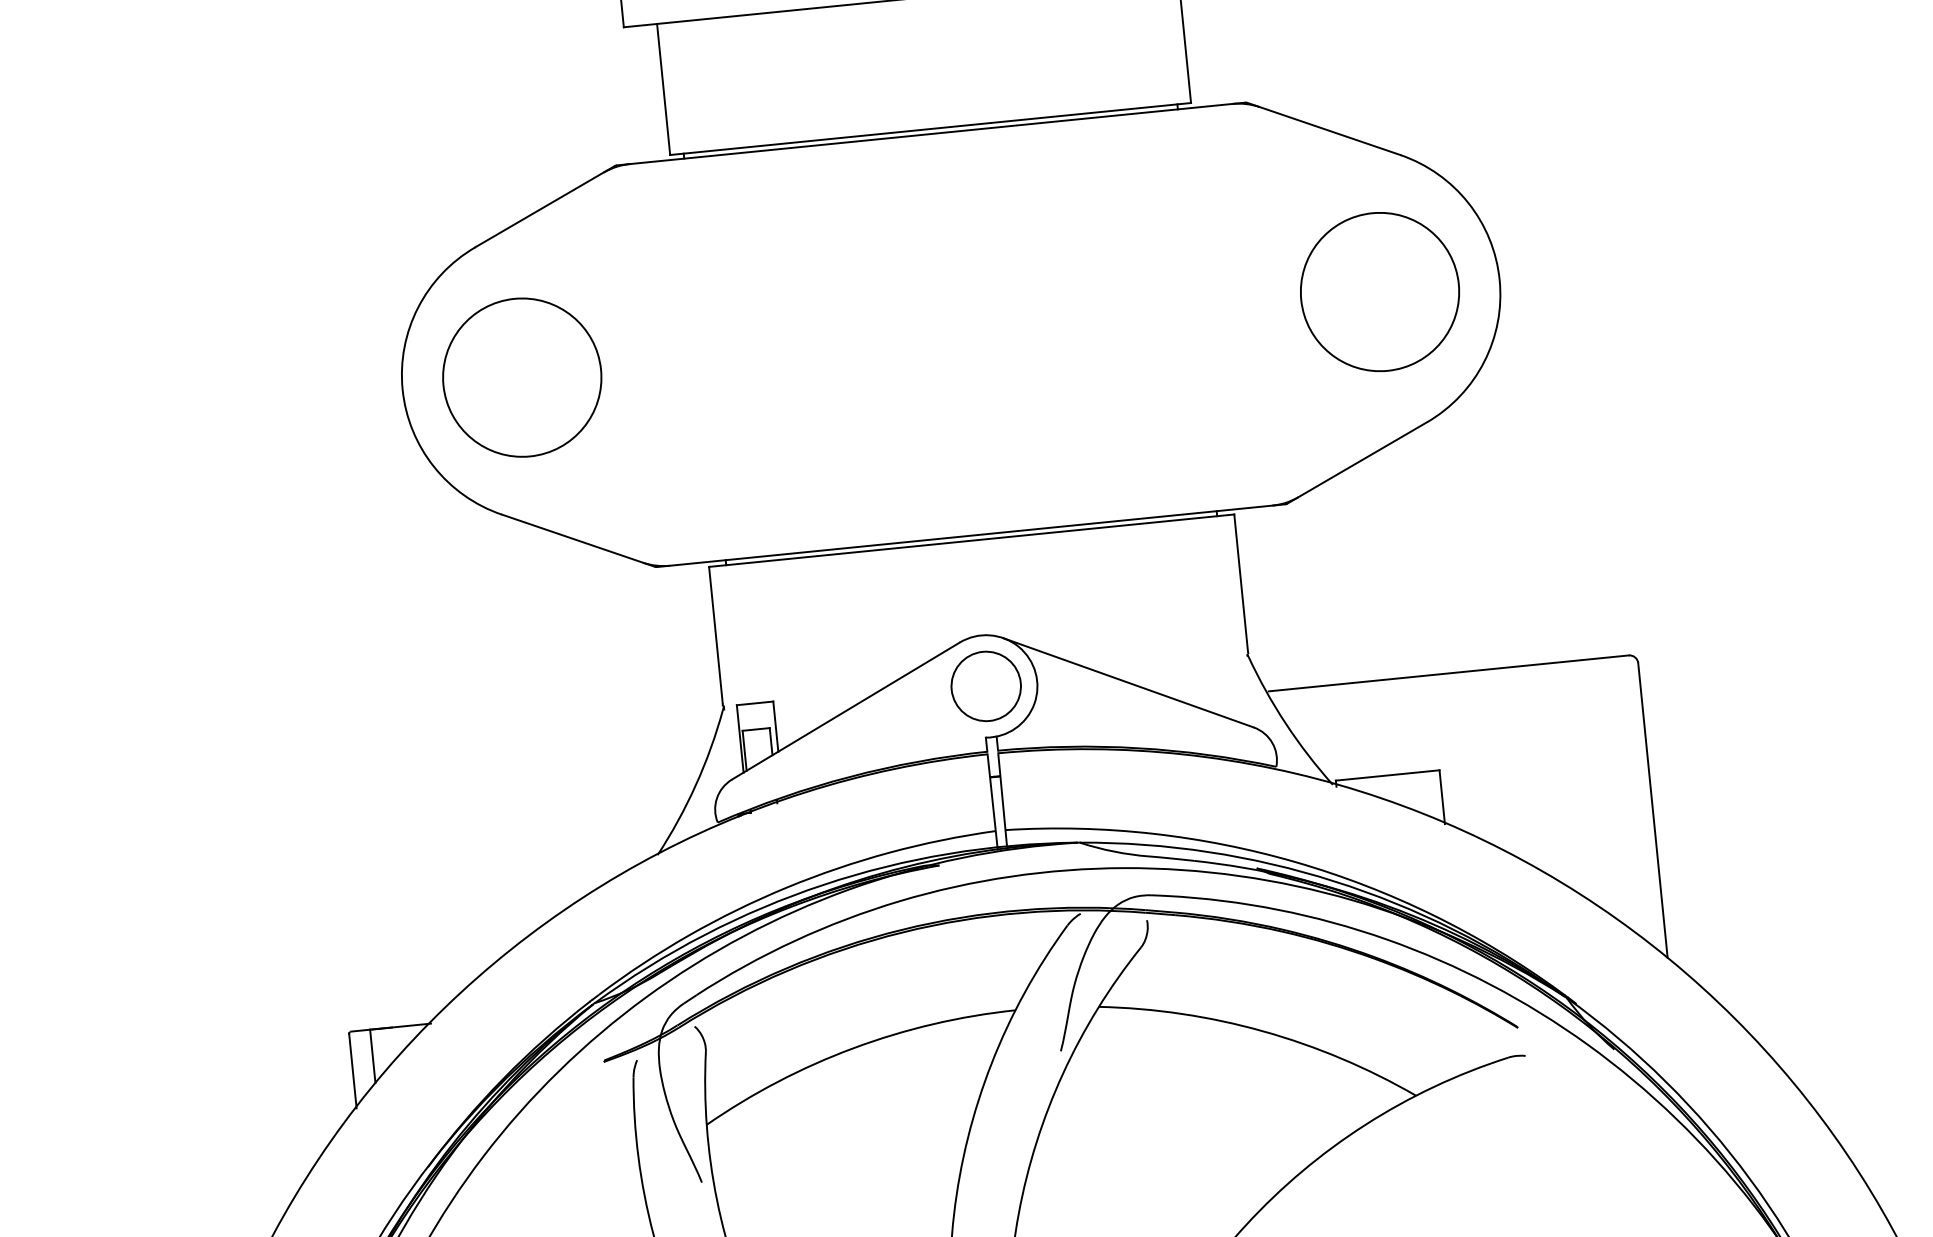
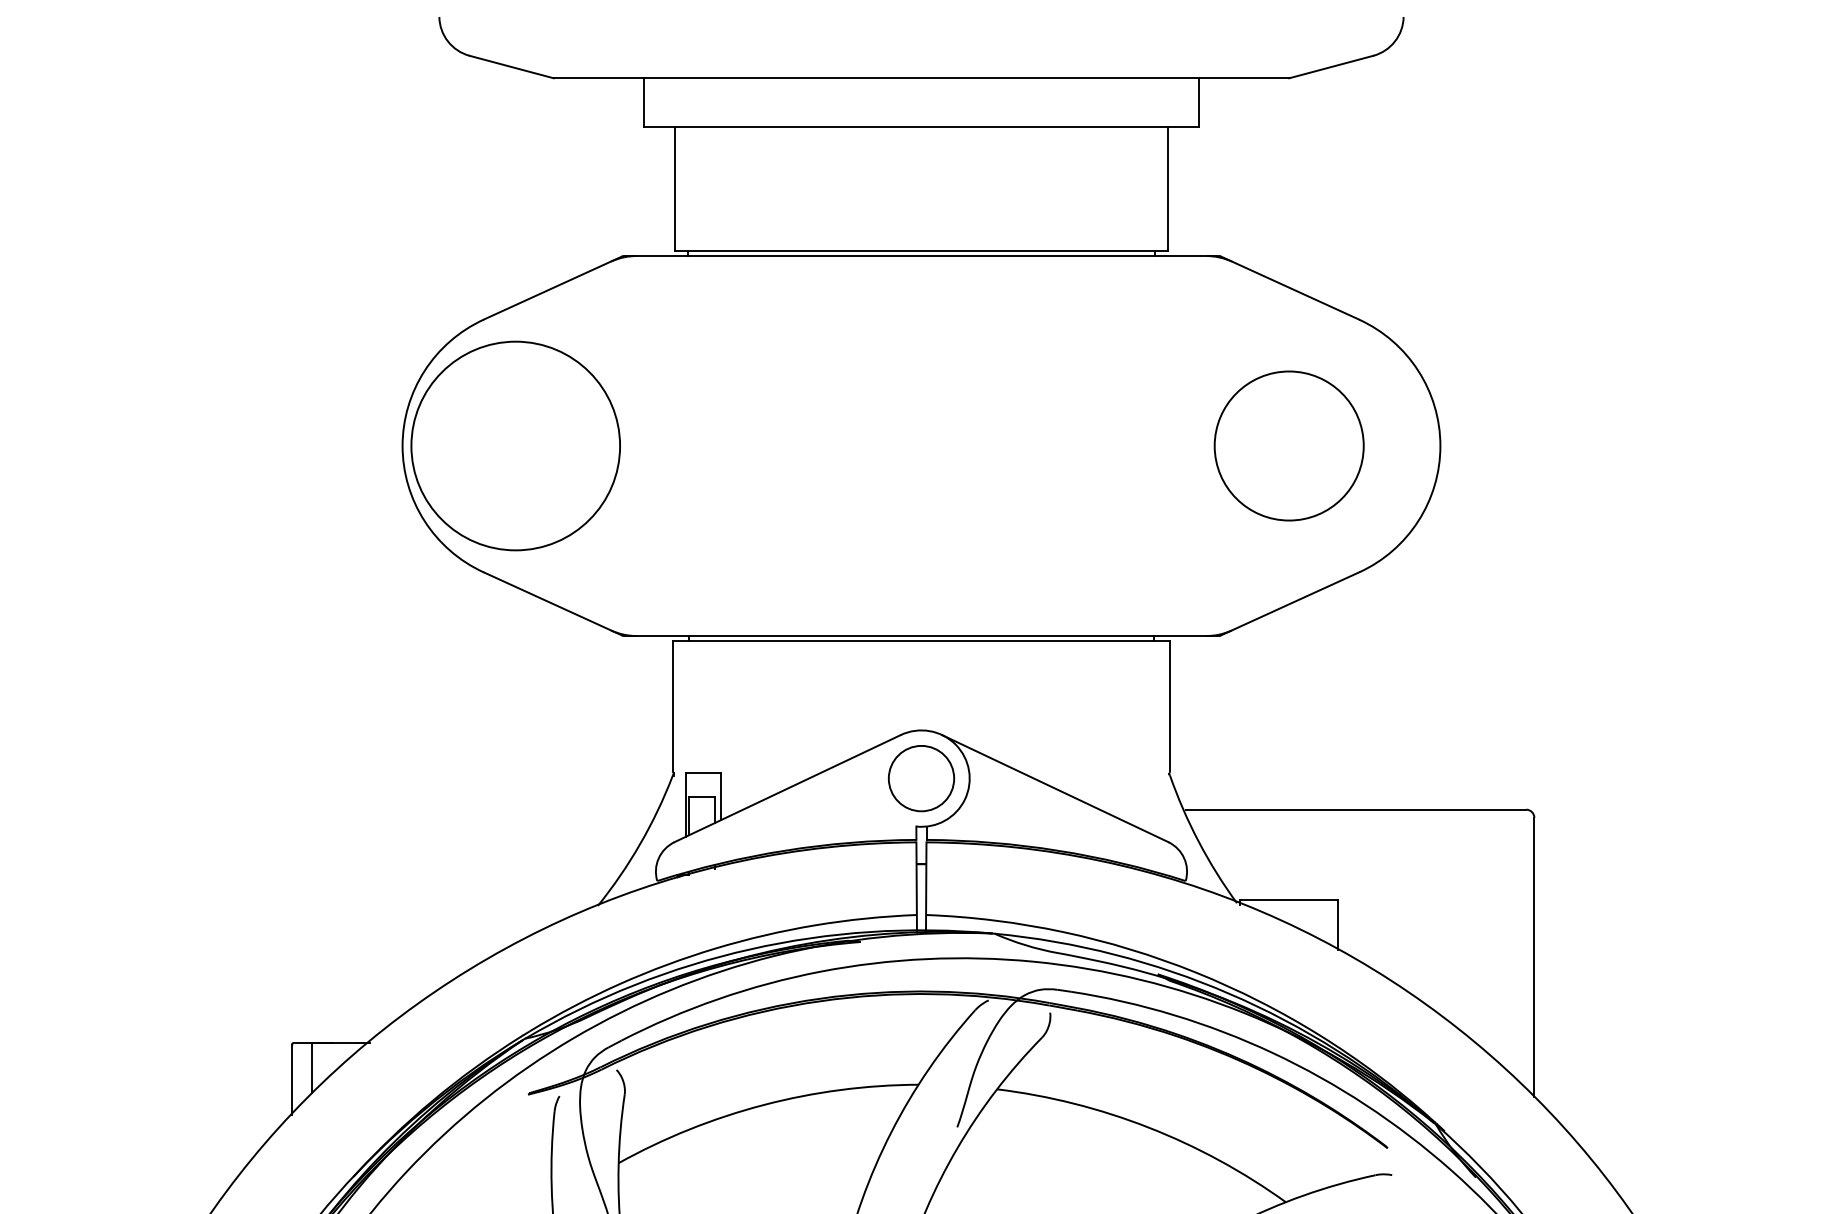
circle: (1379, 291) -> (1288, 445), moved
circle: (521, 377) -> (515, 445), size x1.4

